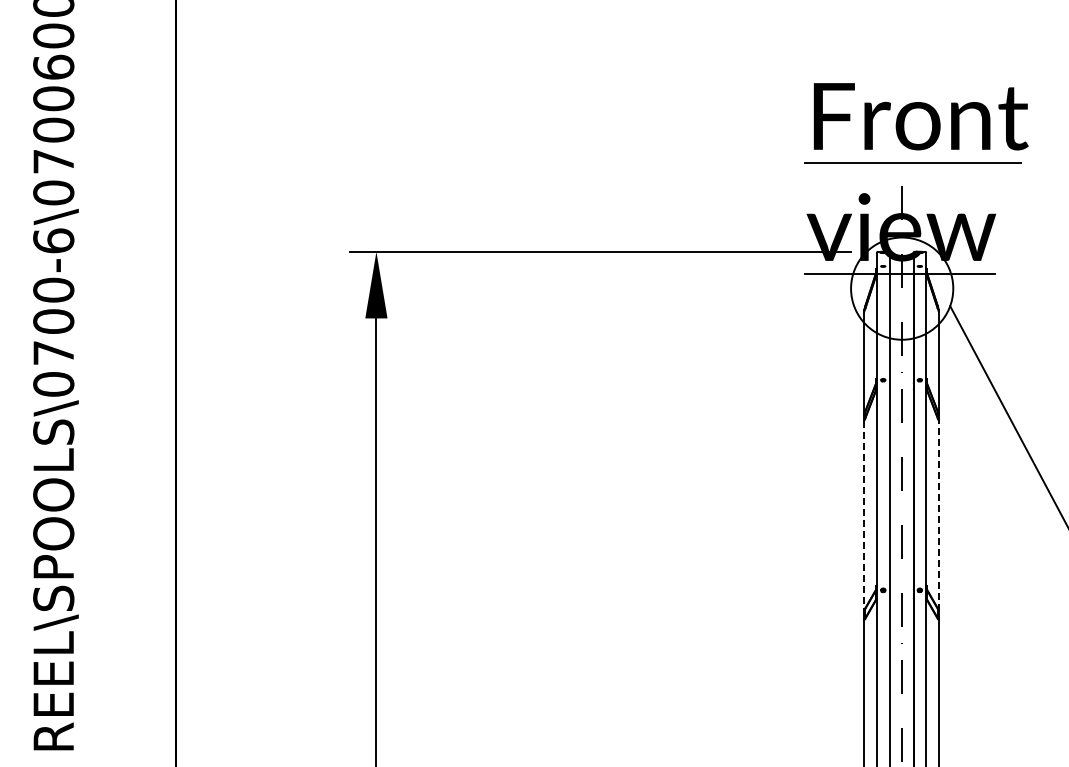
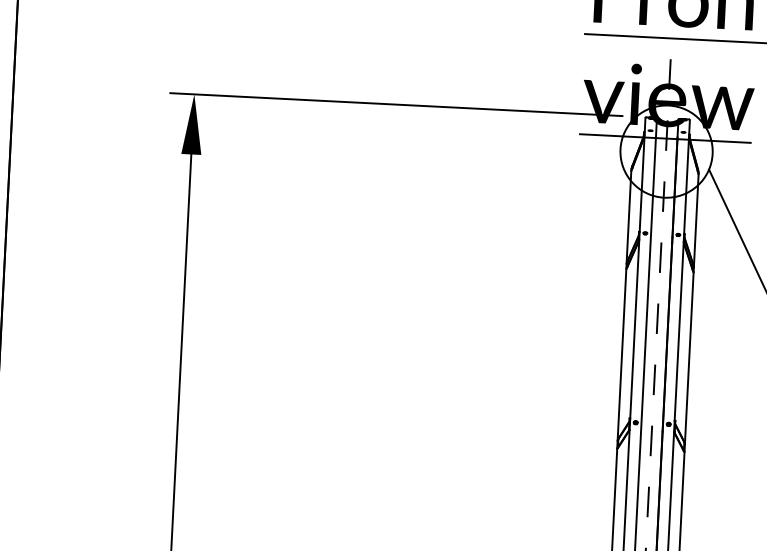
line: (938, 515) -> (688, 357), dashed -> solid
line: (864, 516) -> (622, 355), dashed -> solid

